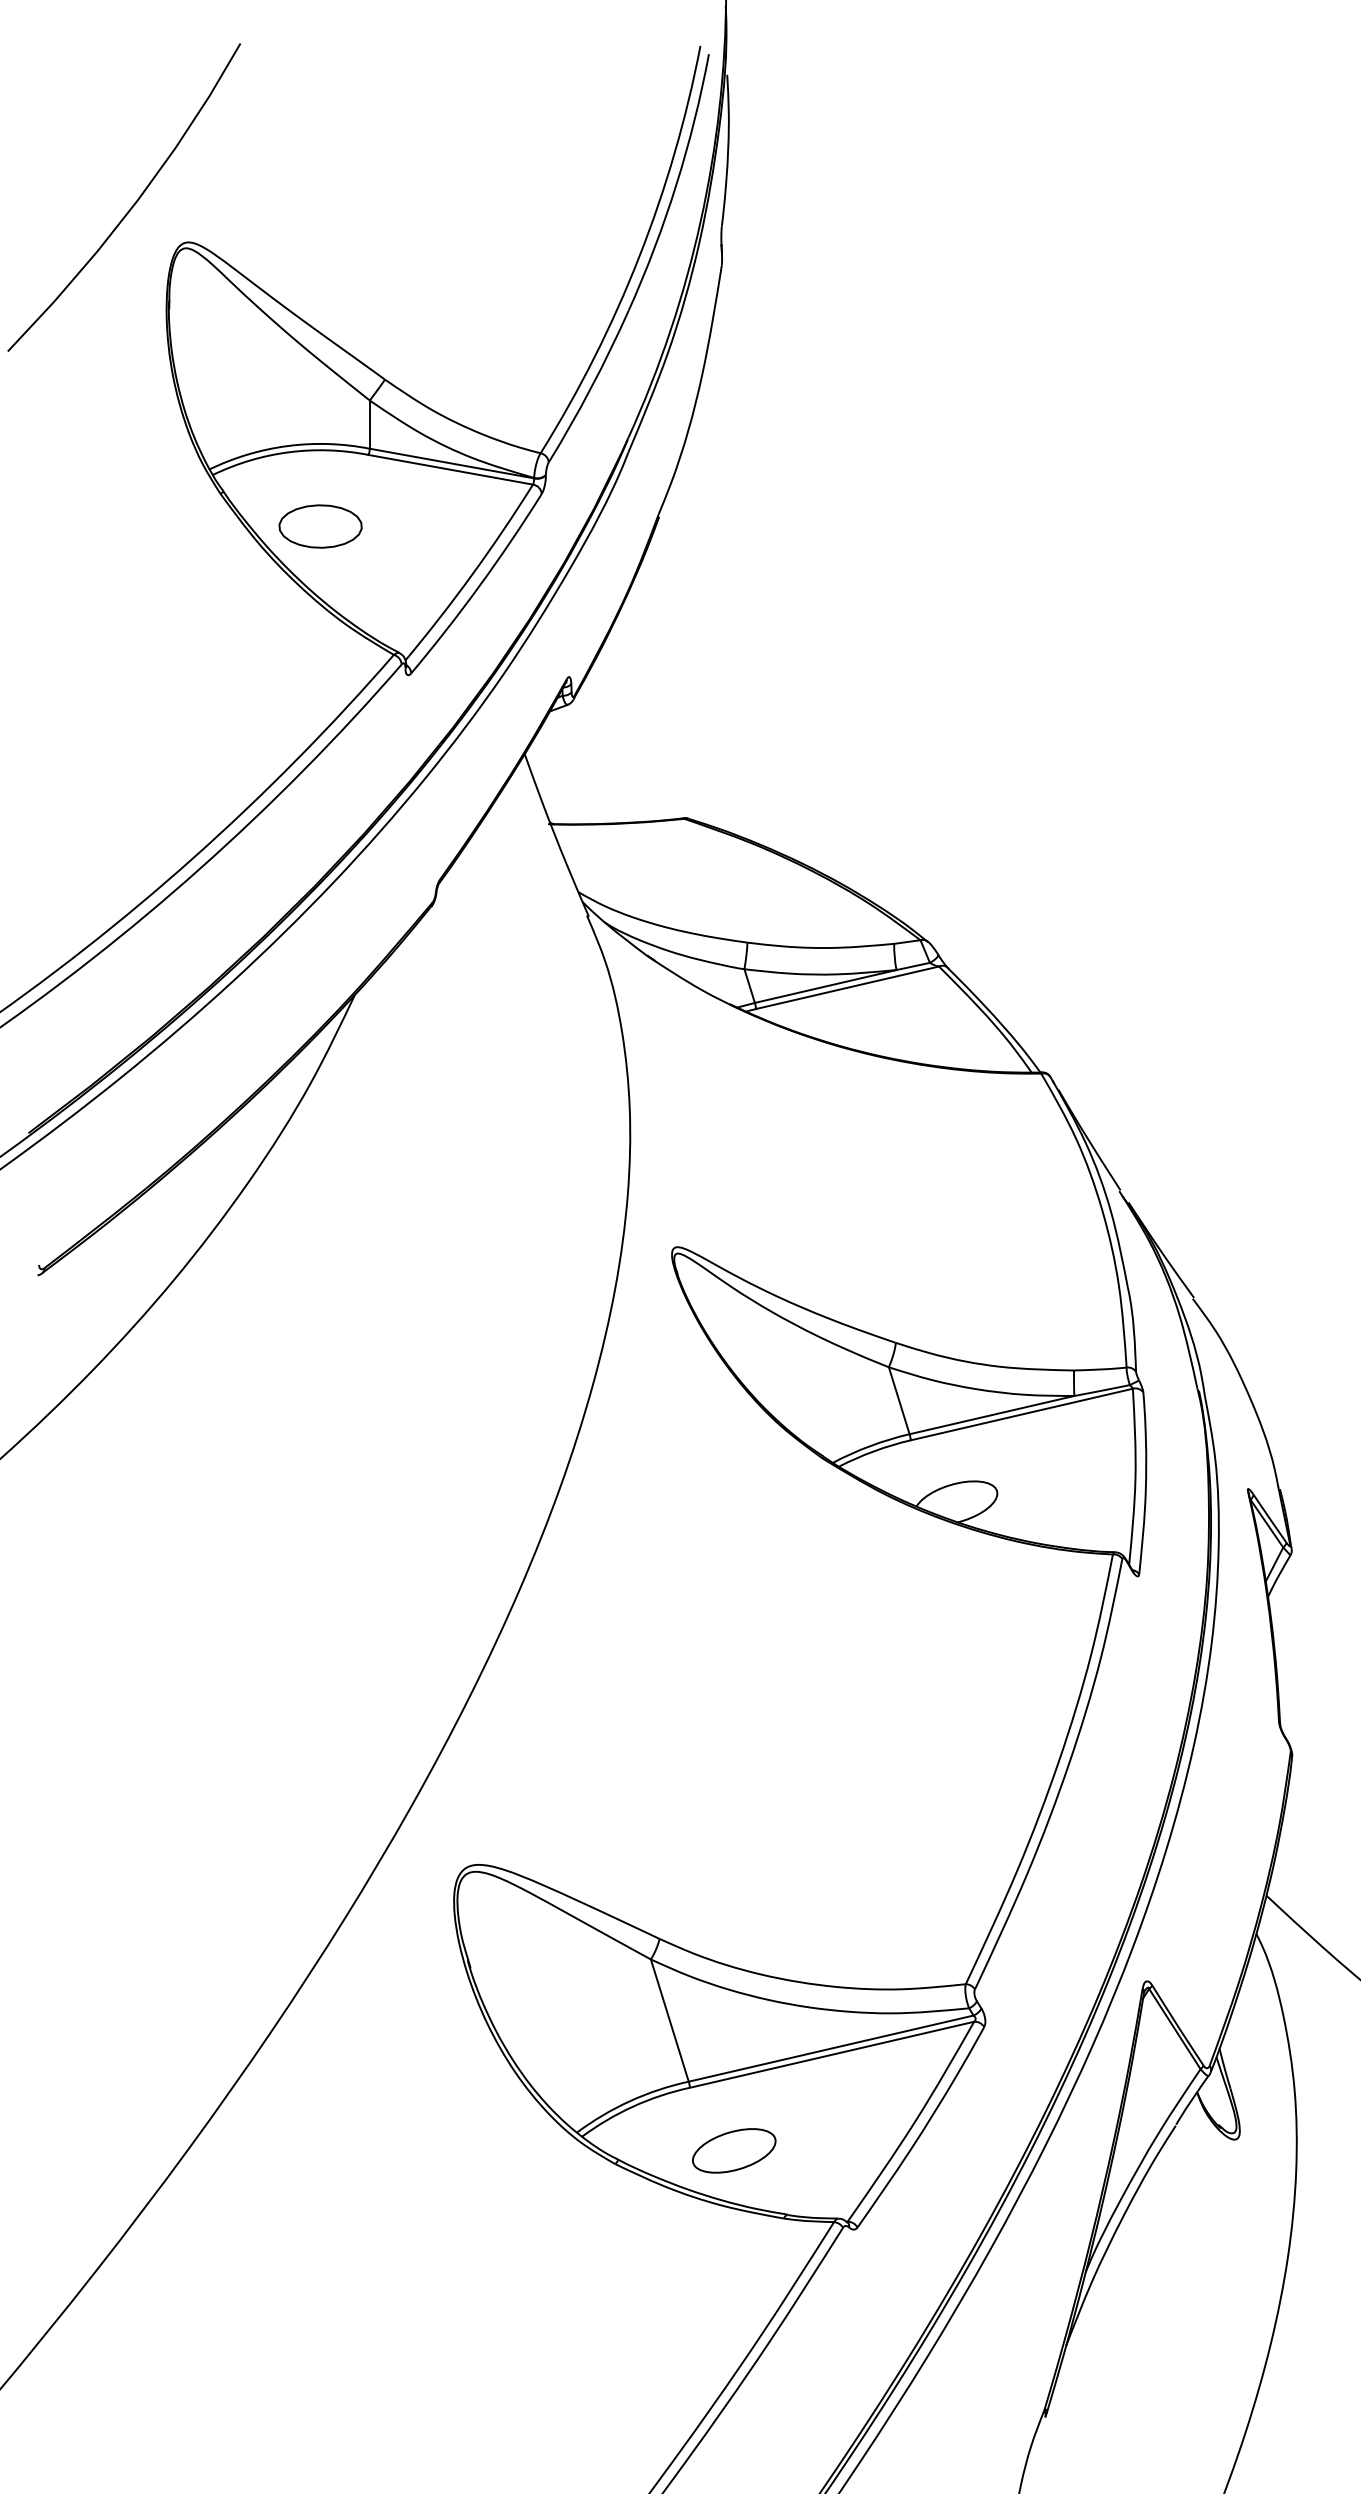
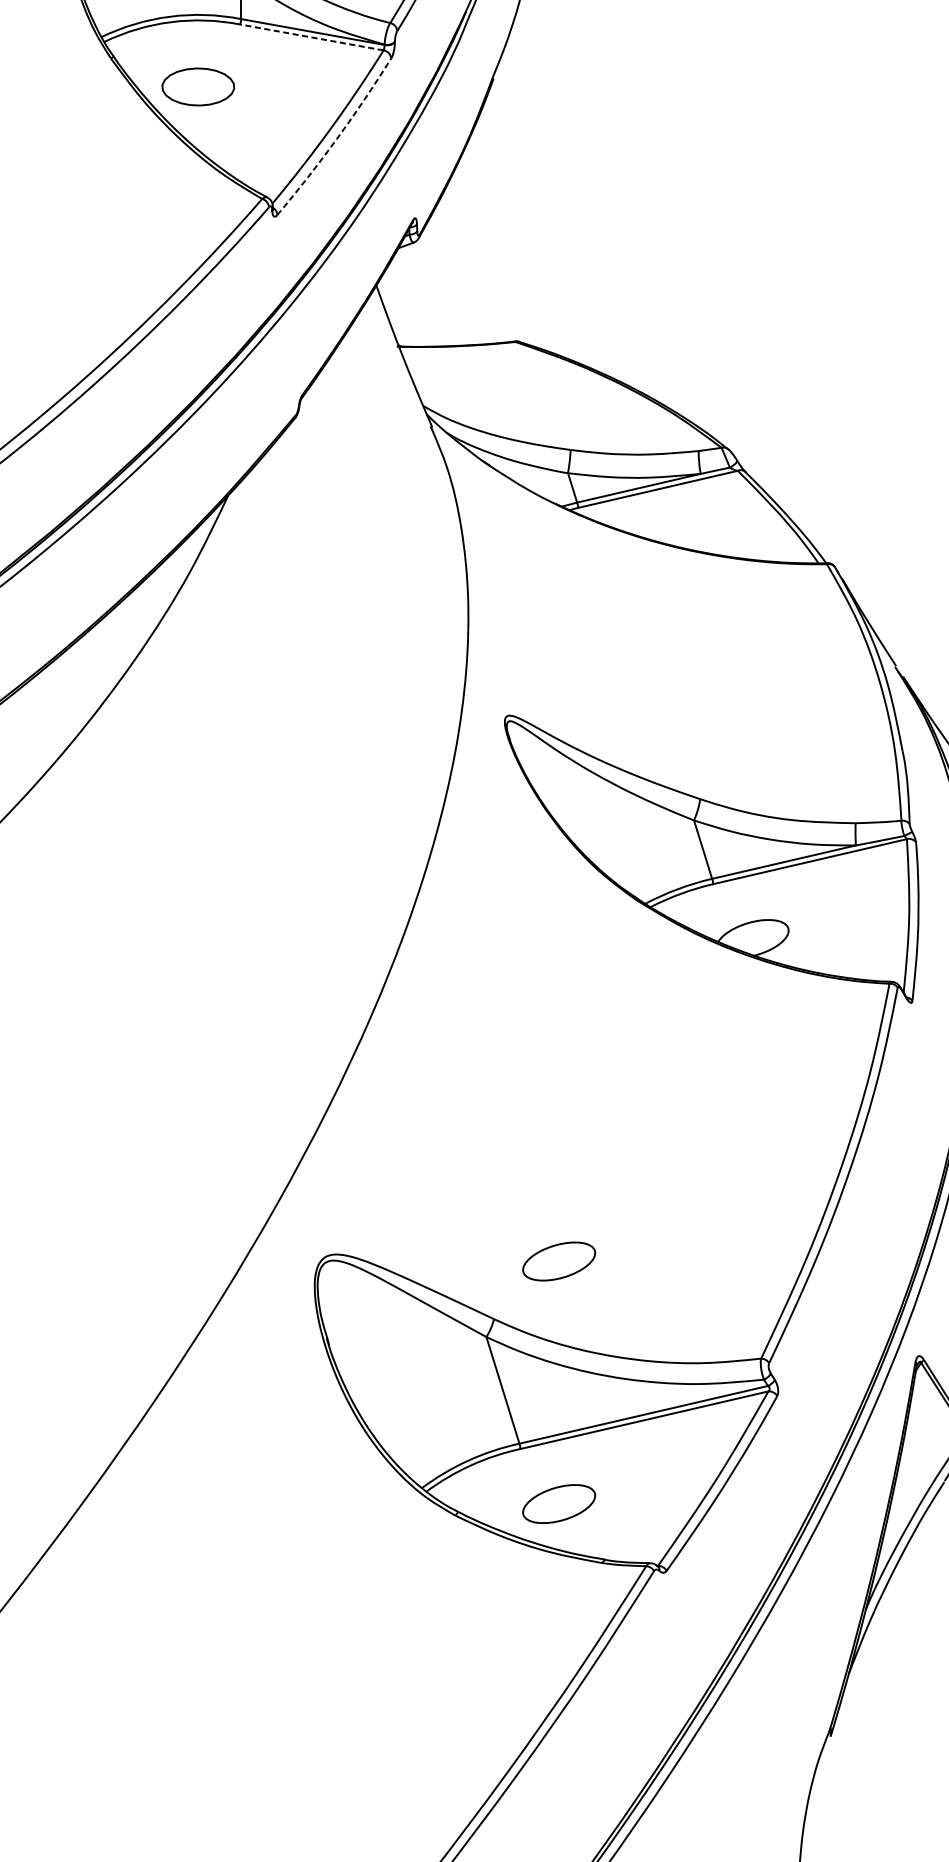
line: (450, 469) -> (311, 37), solid -> dashed
arc: (479, 585) -> (336, 138), solid -> dashed
part: (734, 1872) -> (559, 1261), added

